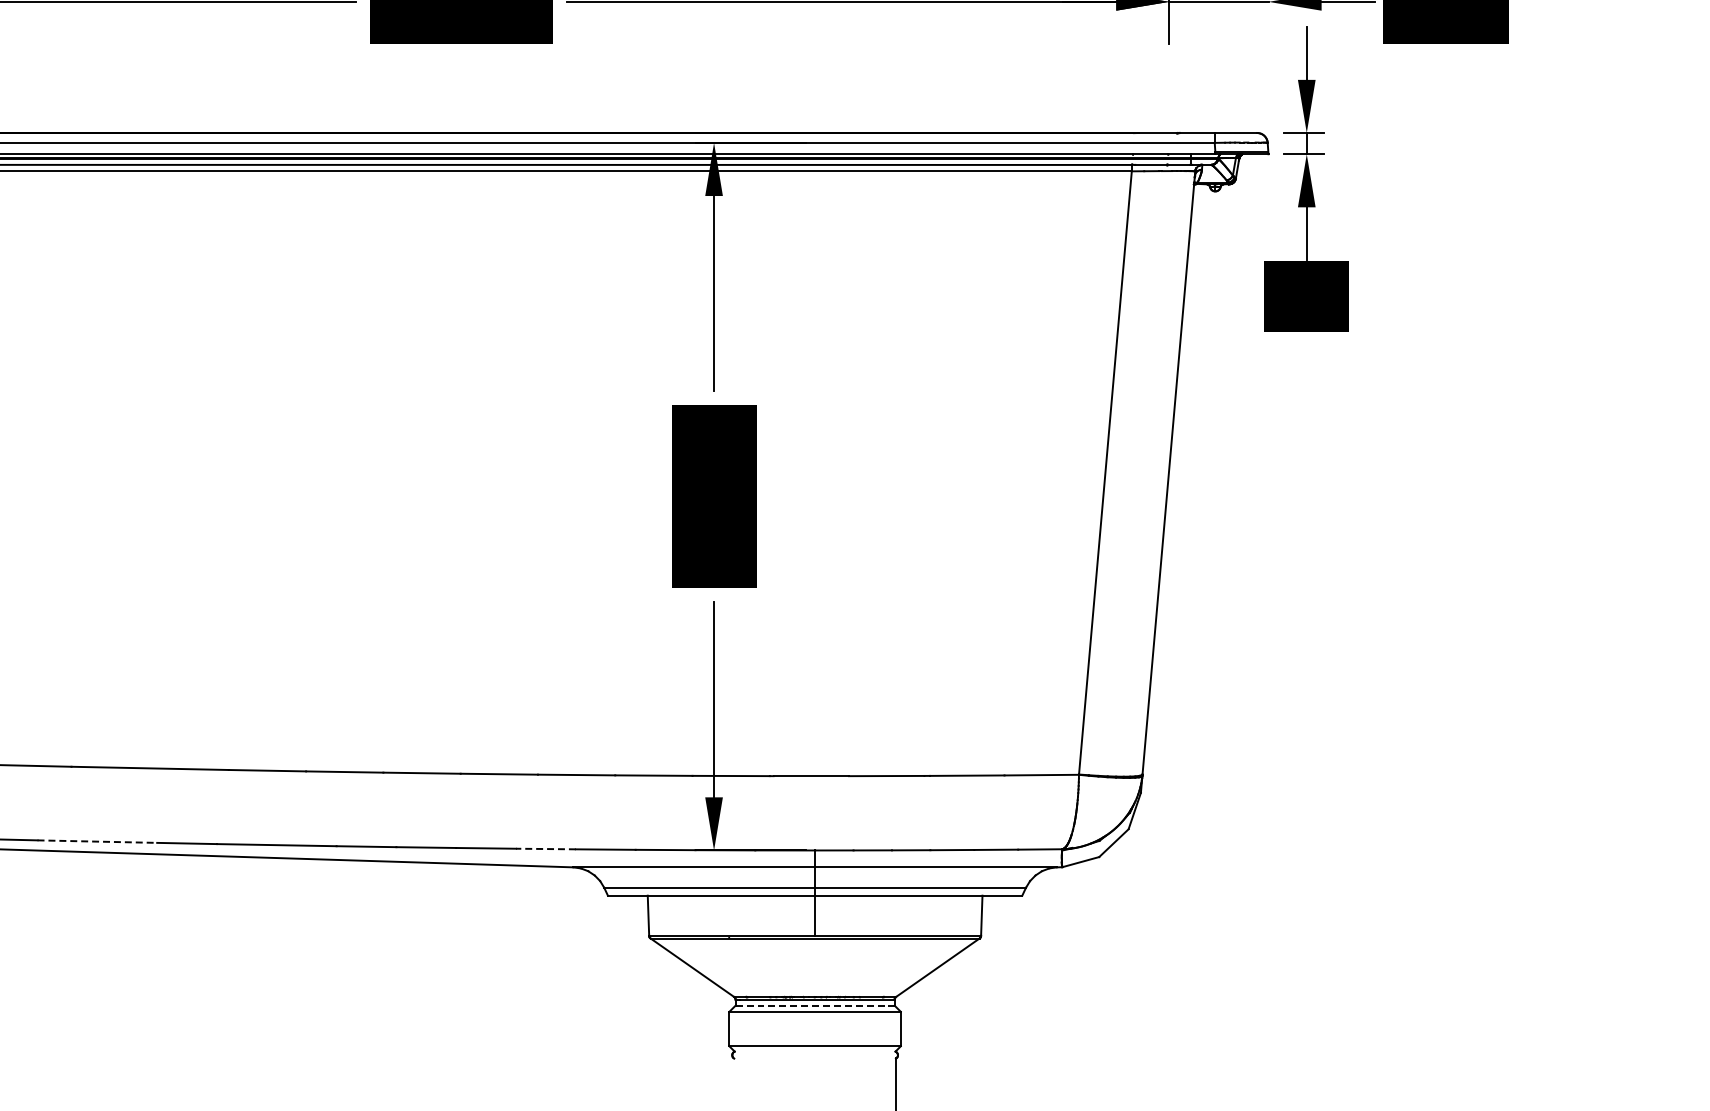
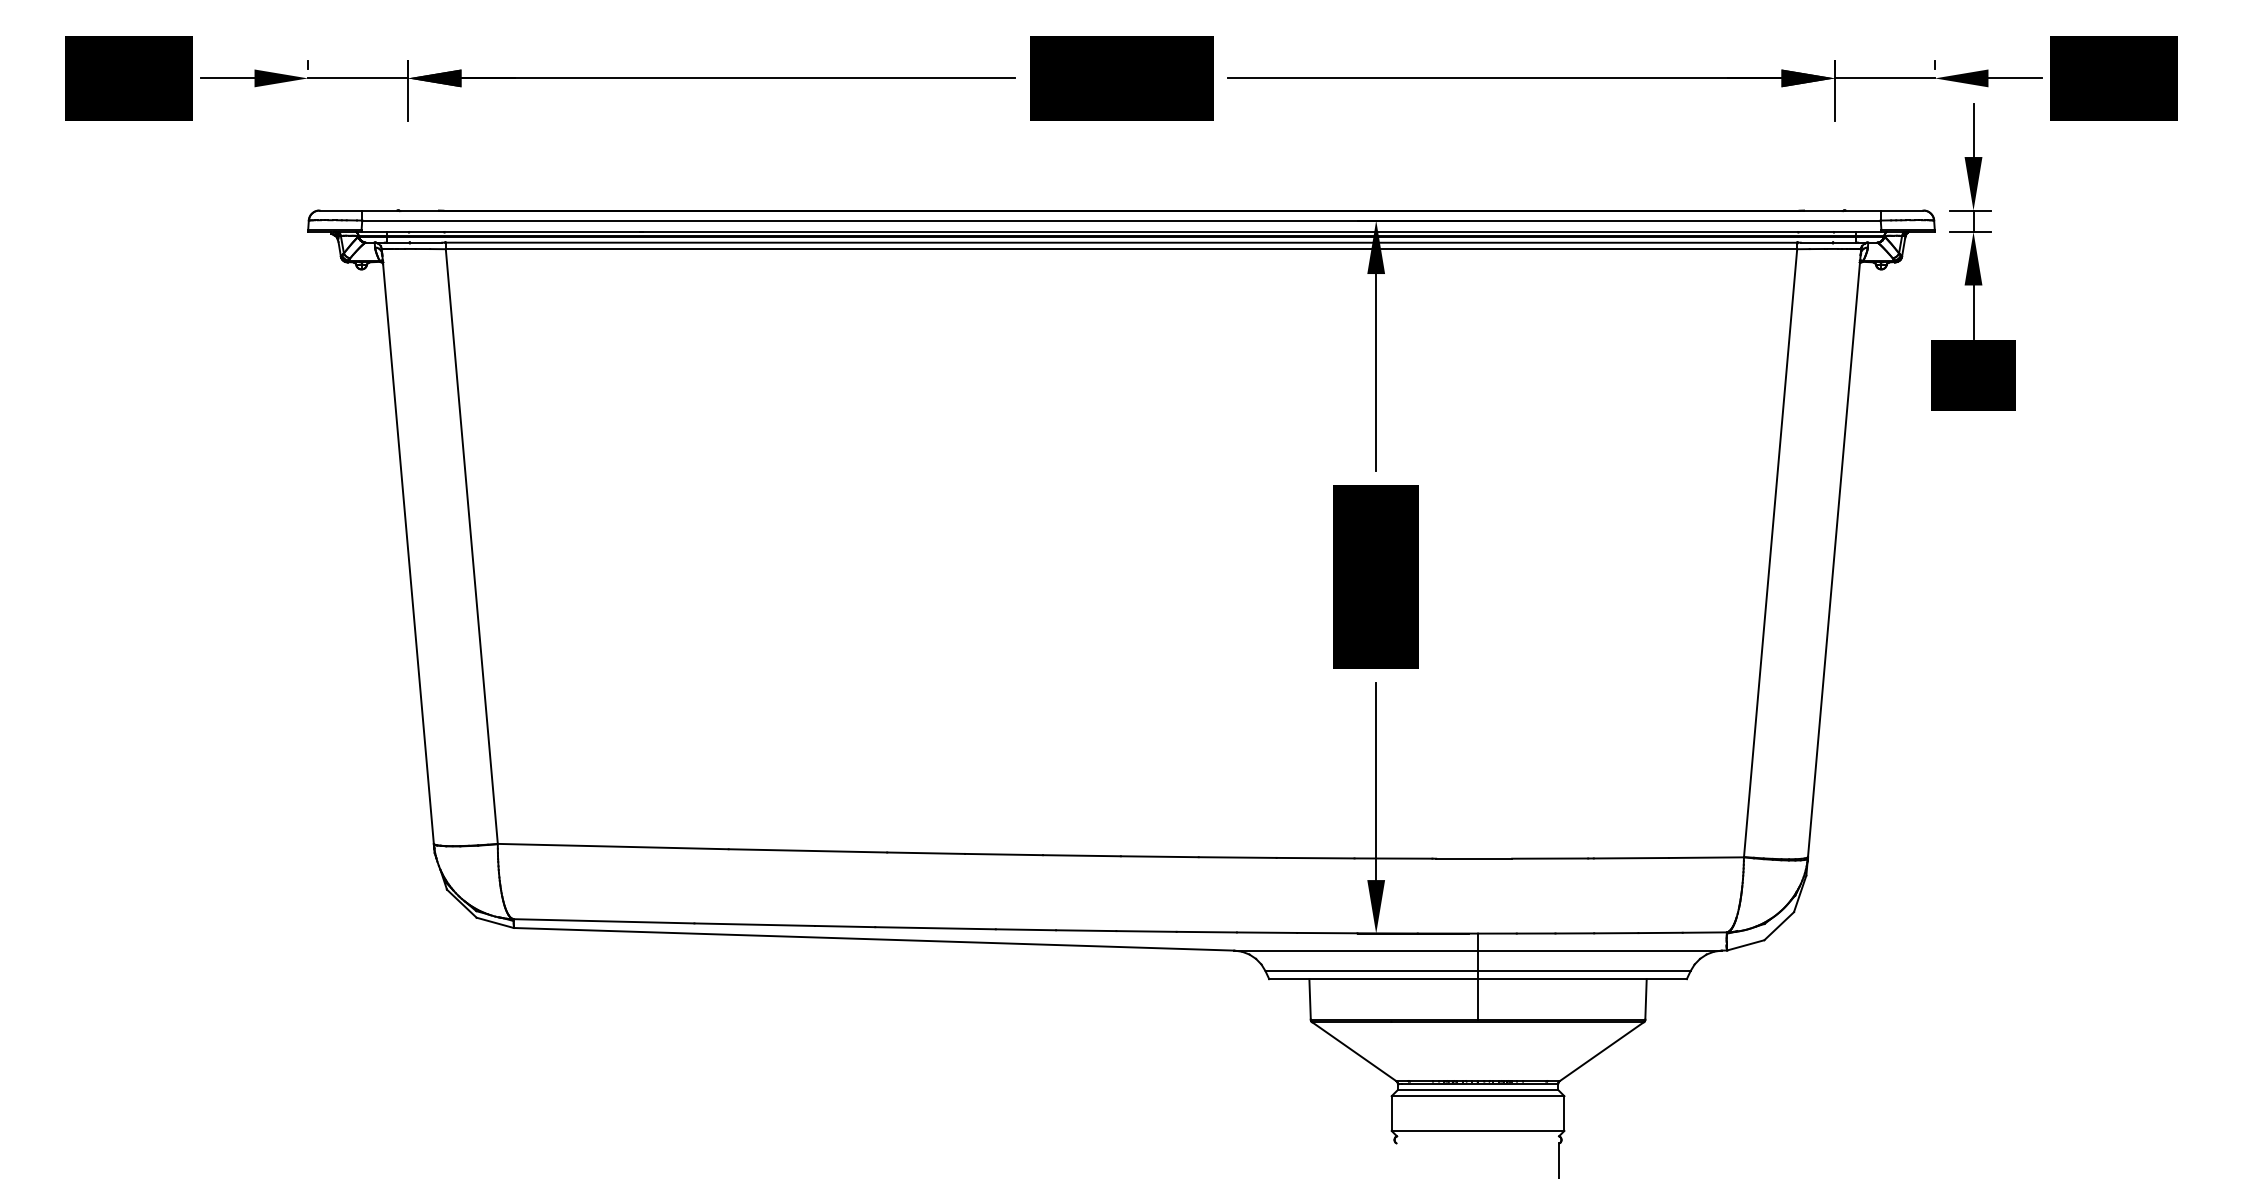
line: (98, 841) -> (755, 924), dashed -> solid
line: (545, 849) -> (1206, 932), dashed -> solid
line: (815, 1005) -> (1478, 1089), dashed -> solid

